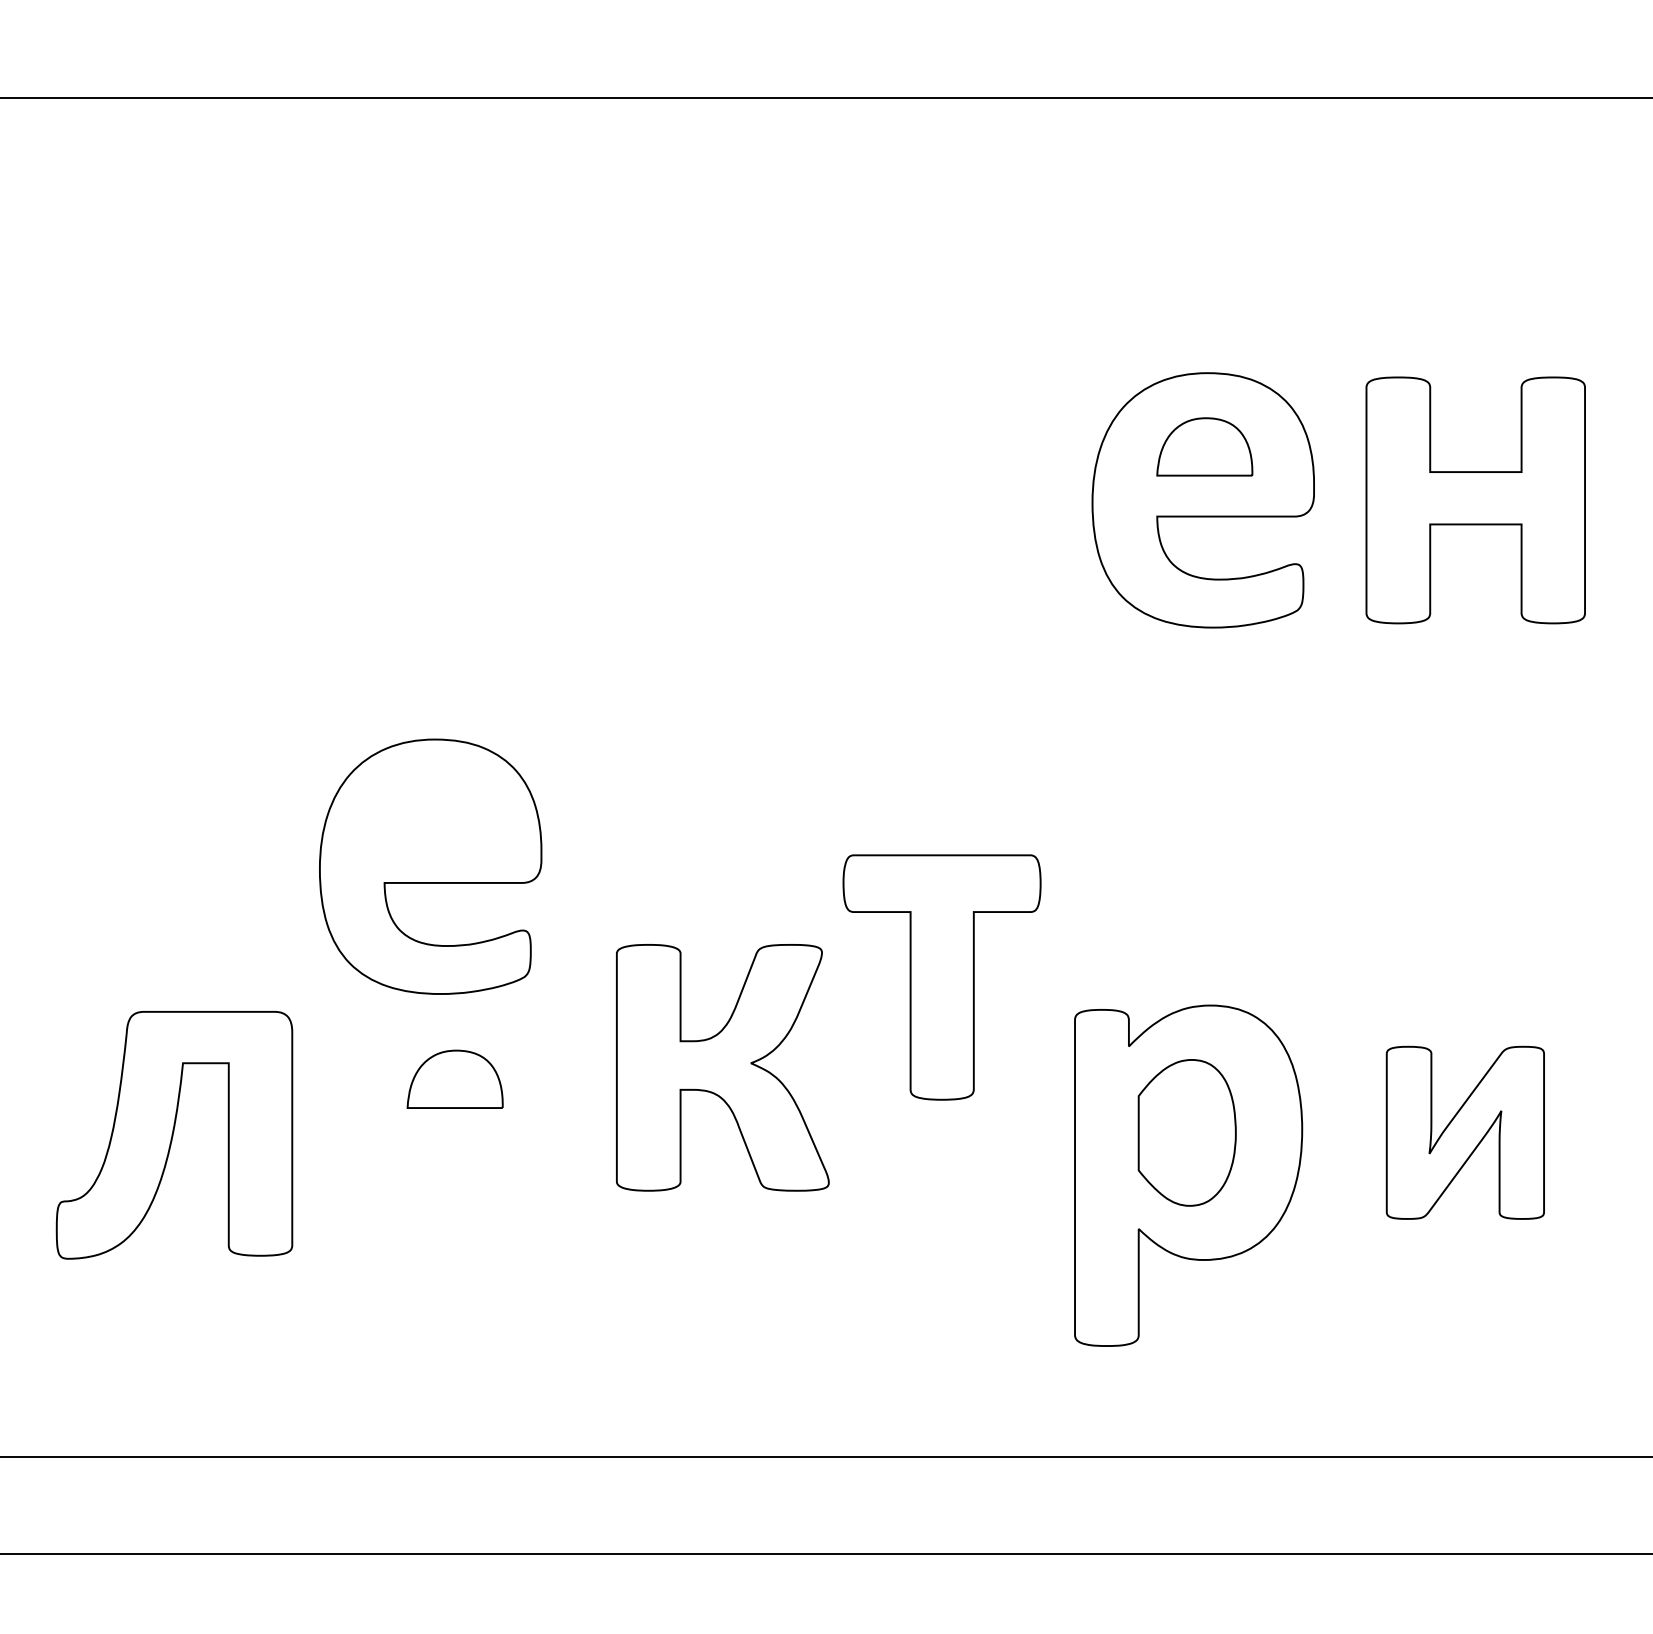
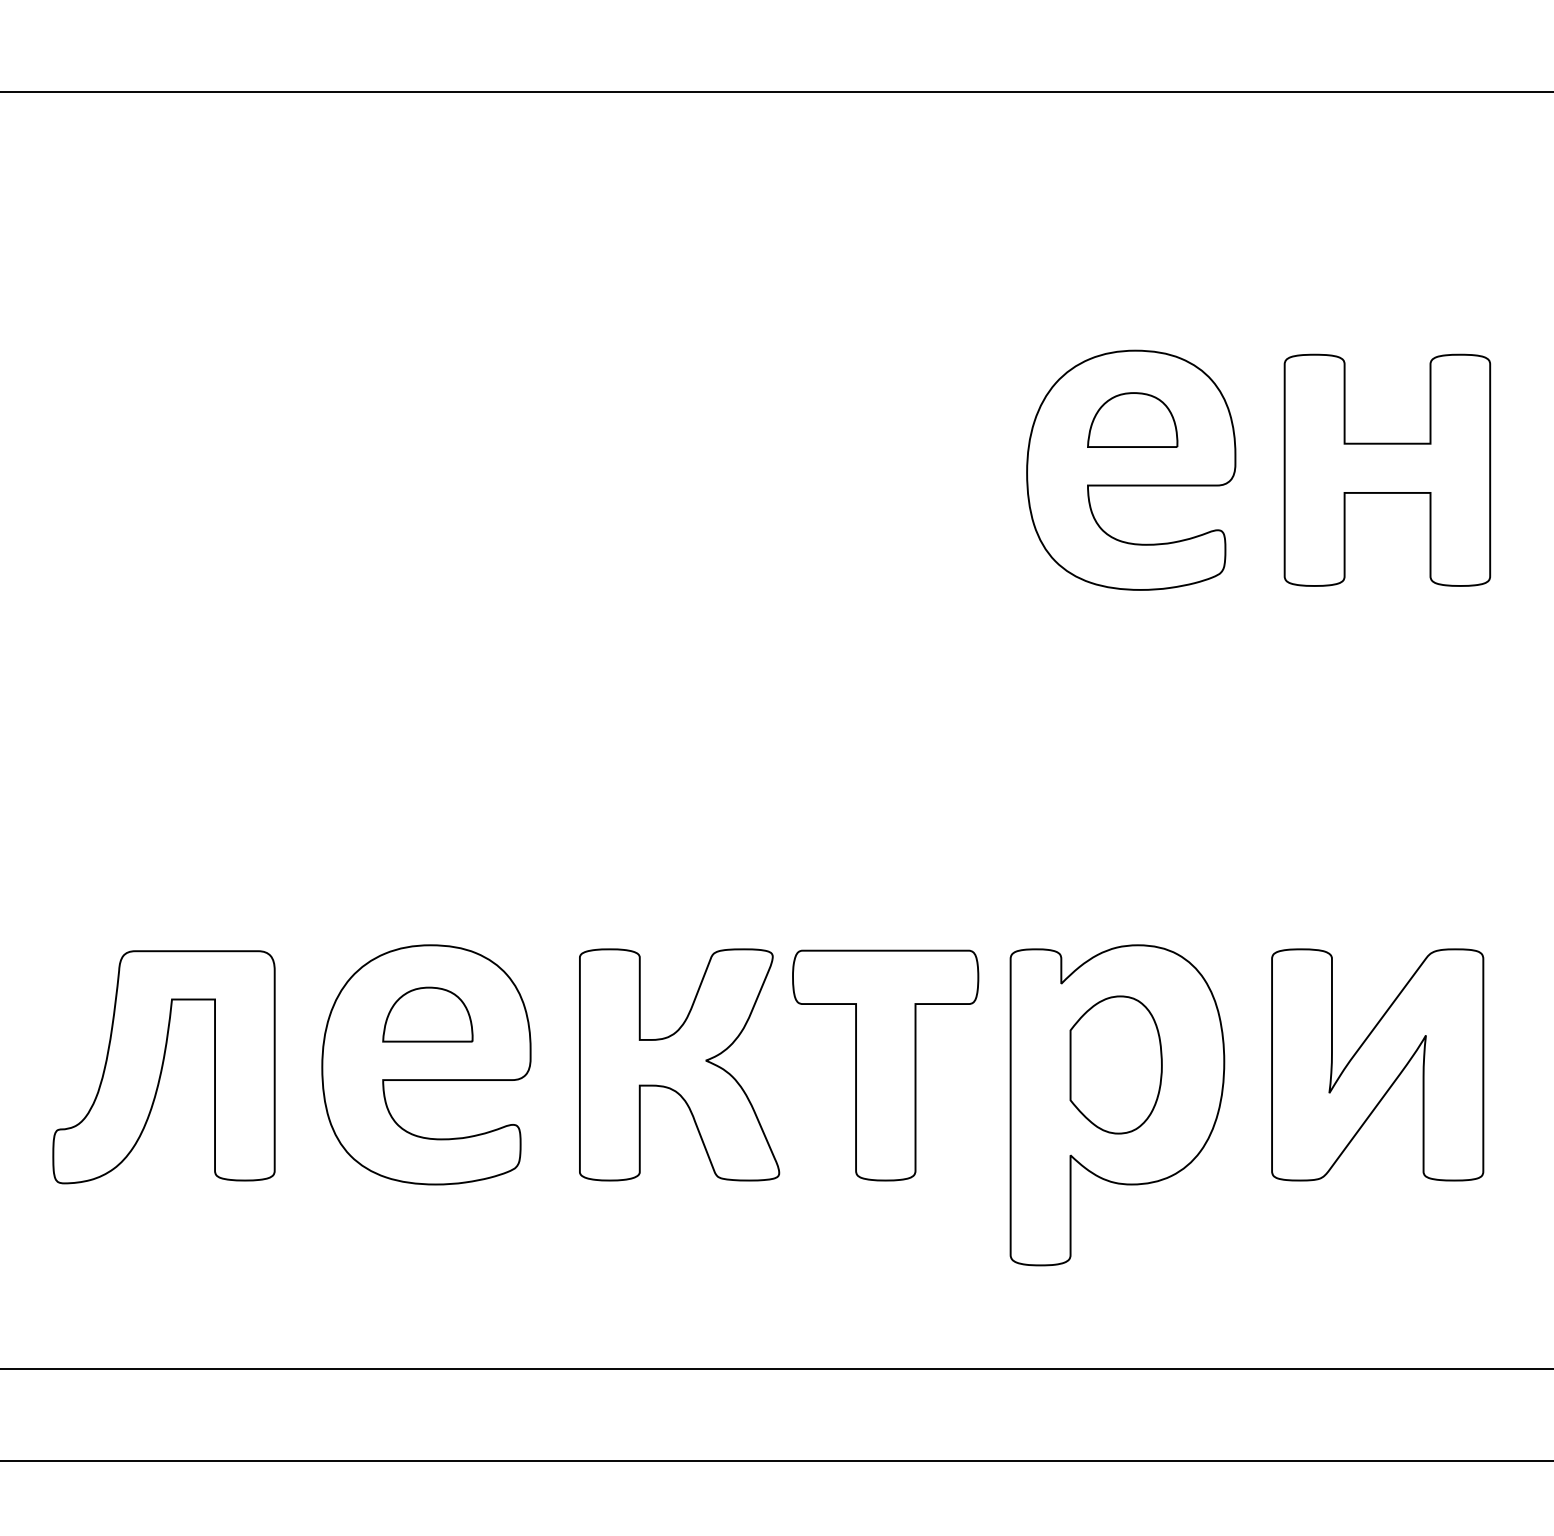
part: (430, 866) -> (426, 1064), moved
part: (941, 977) -> (885, 1065), moved
part: (722, 1067) -> (679, 1064), moved
part: (1465, 1132) -> (1377, 1064), size x1.43

